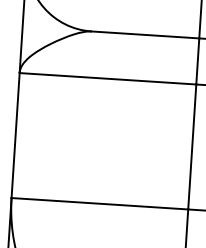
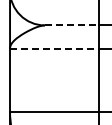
line: (146, 35) -> (72, 25), solid -> dashed
line: (107, 78) -> (54, 48), solid -> dashed

